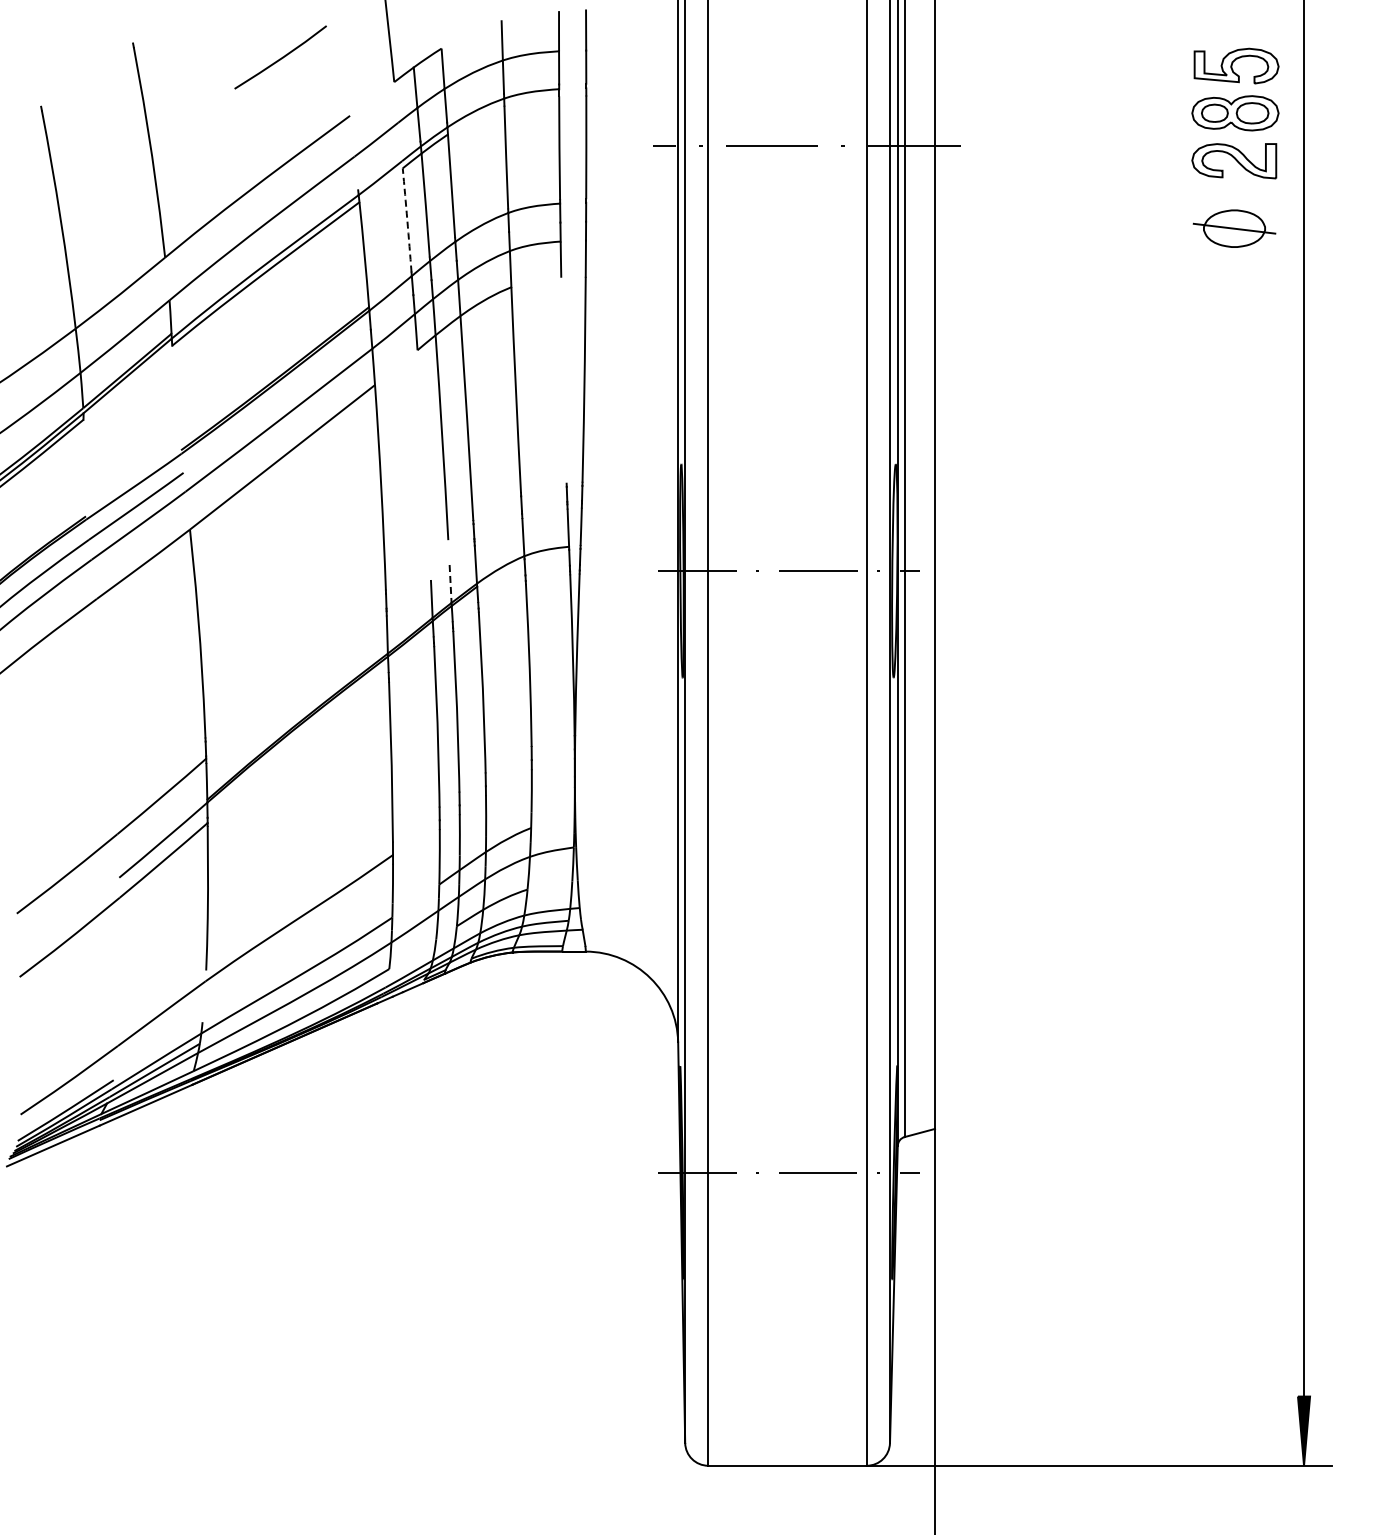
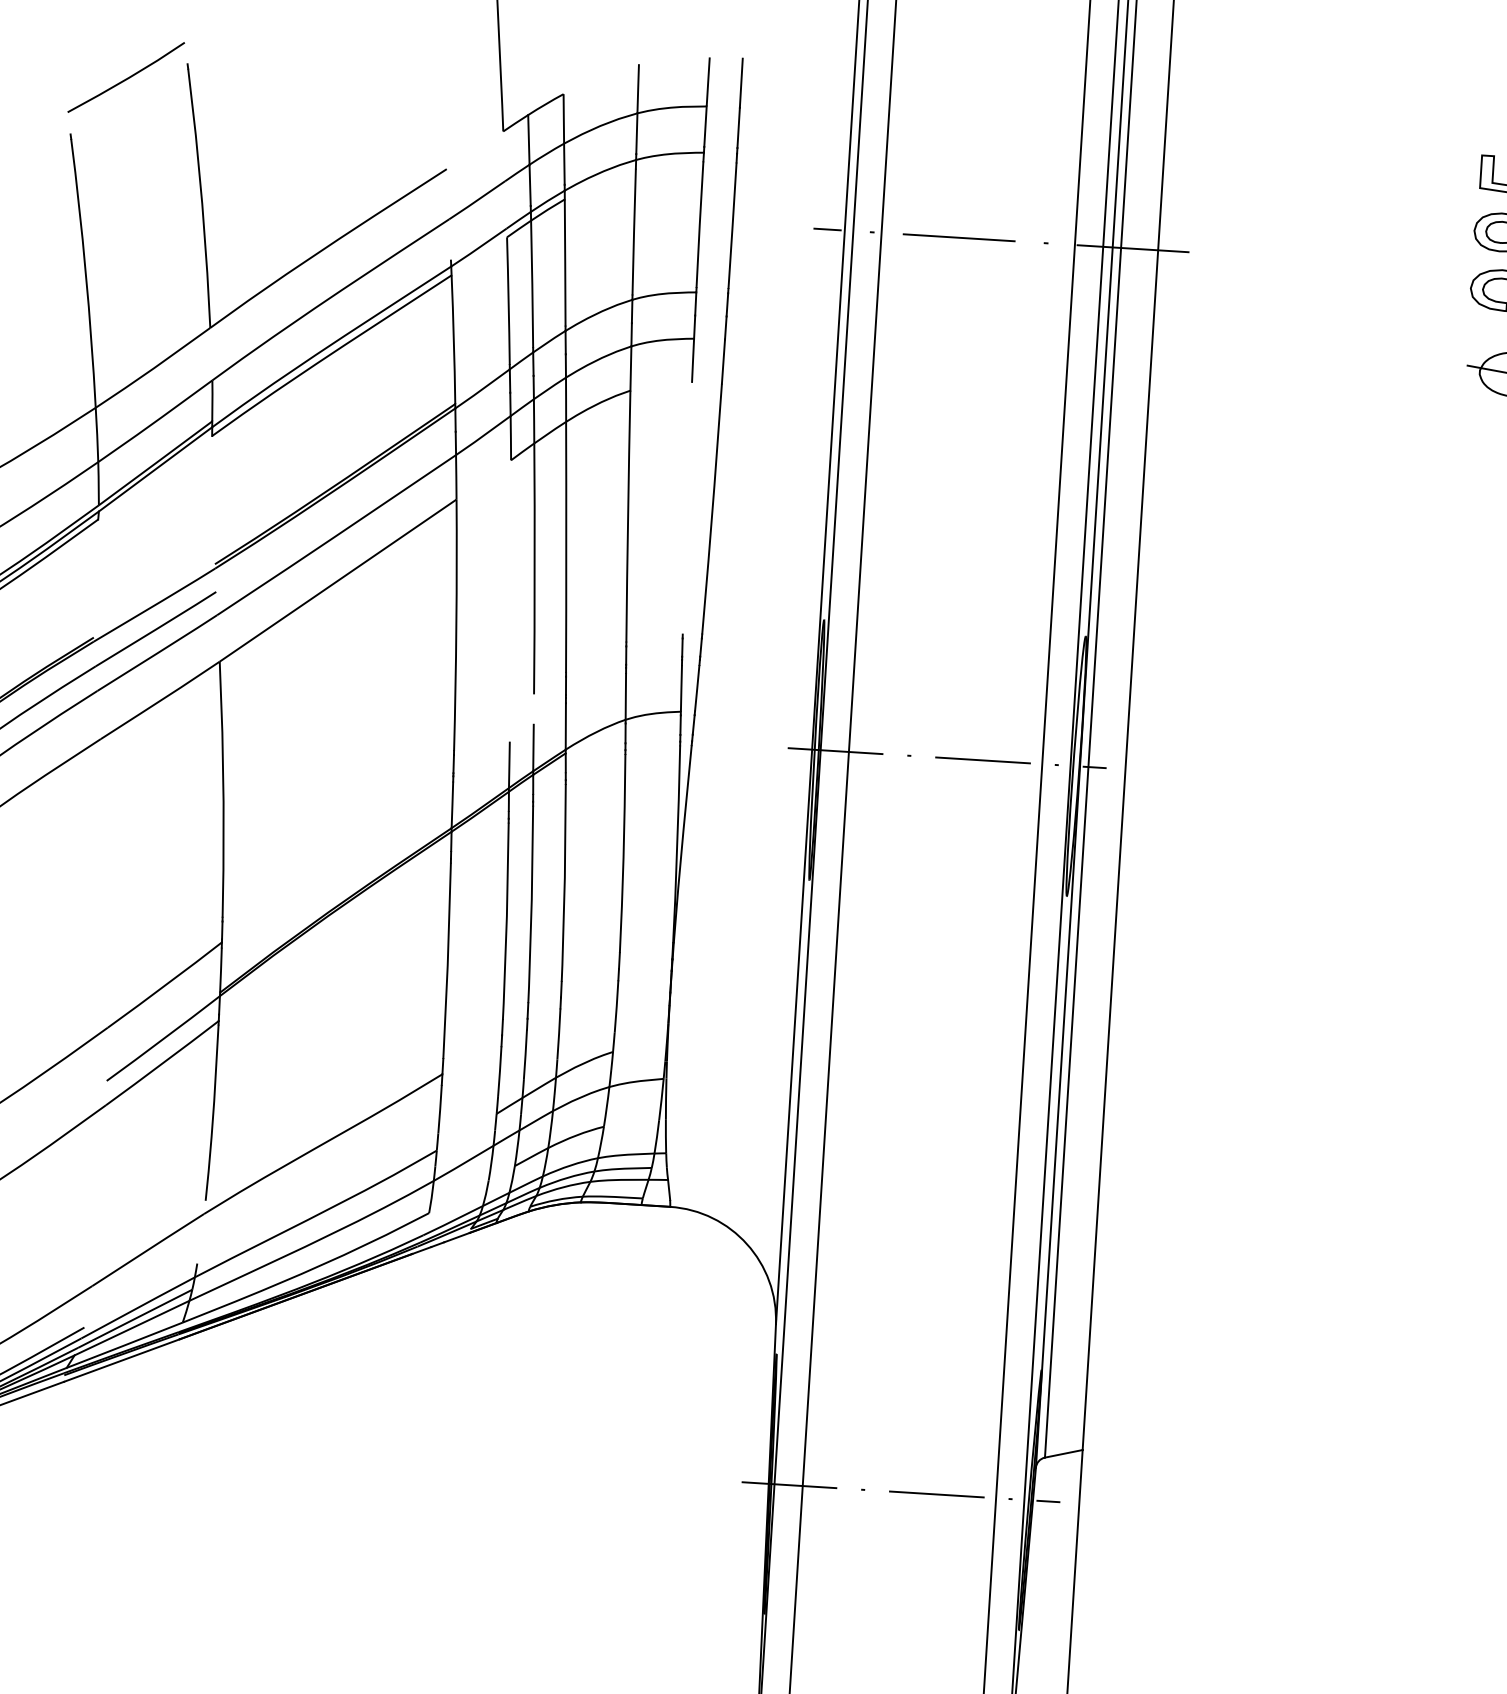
line: (281, 57) -> (127, 77), moved
arc: (407, 220) -> (508, 301), dashed -> solid
line: (450, 584) -> (533, 748), dashed -> solid

